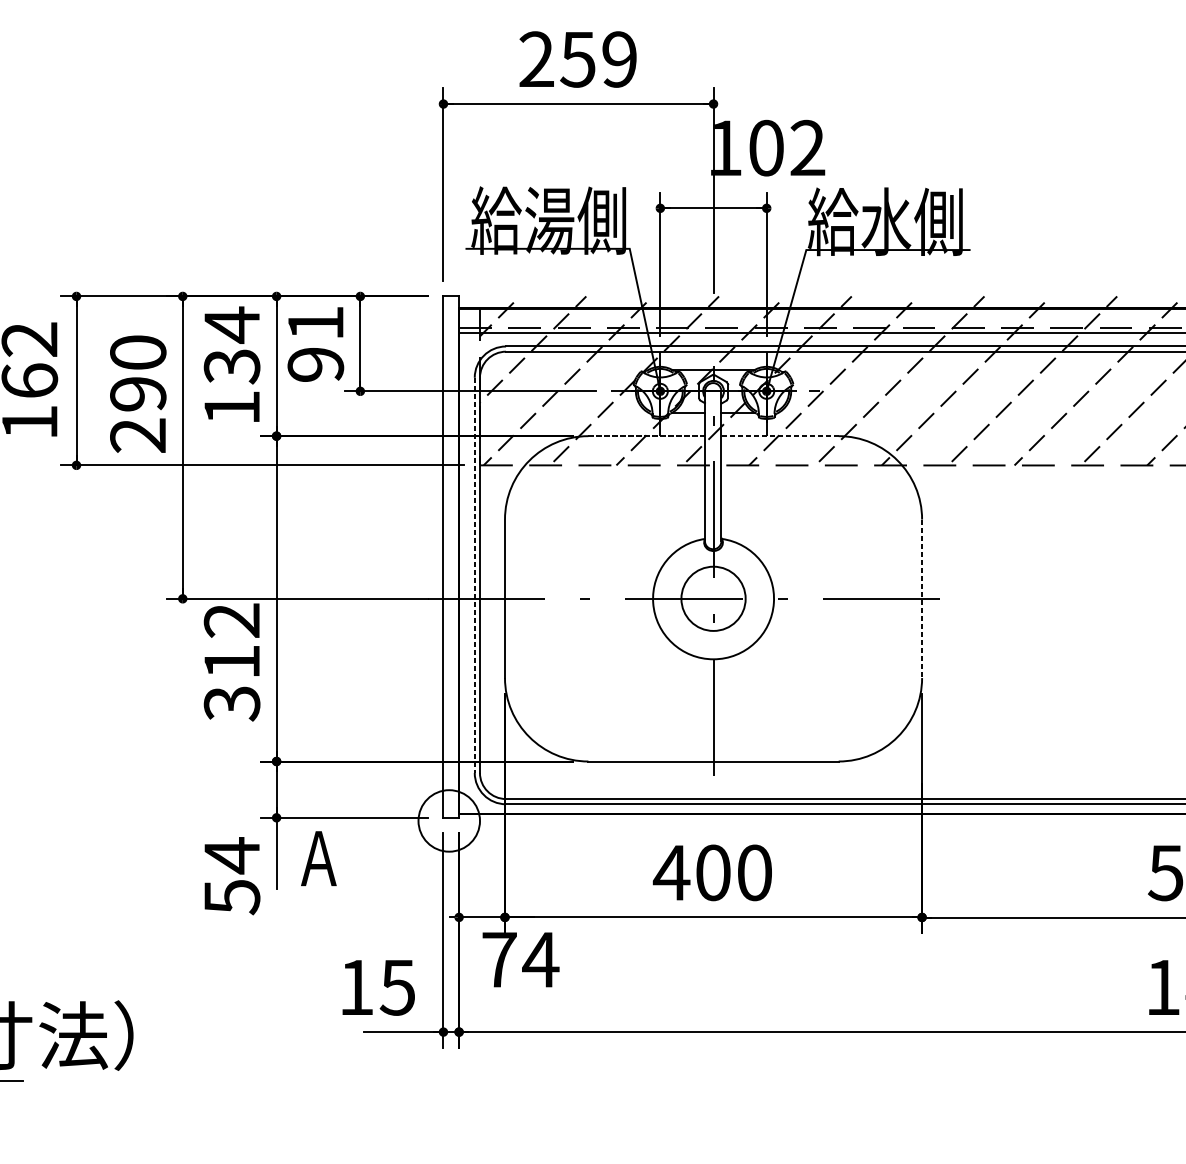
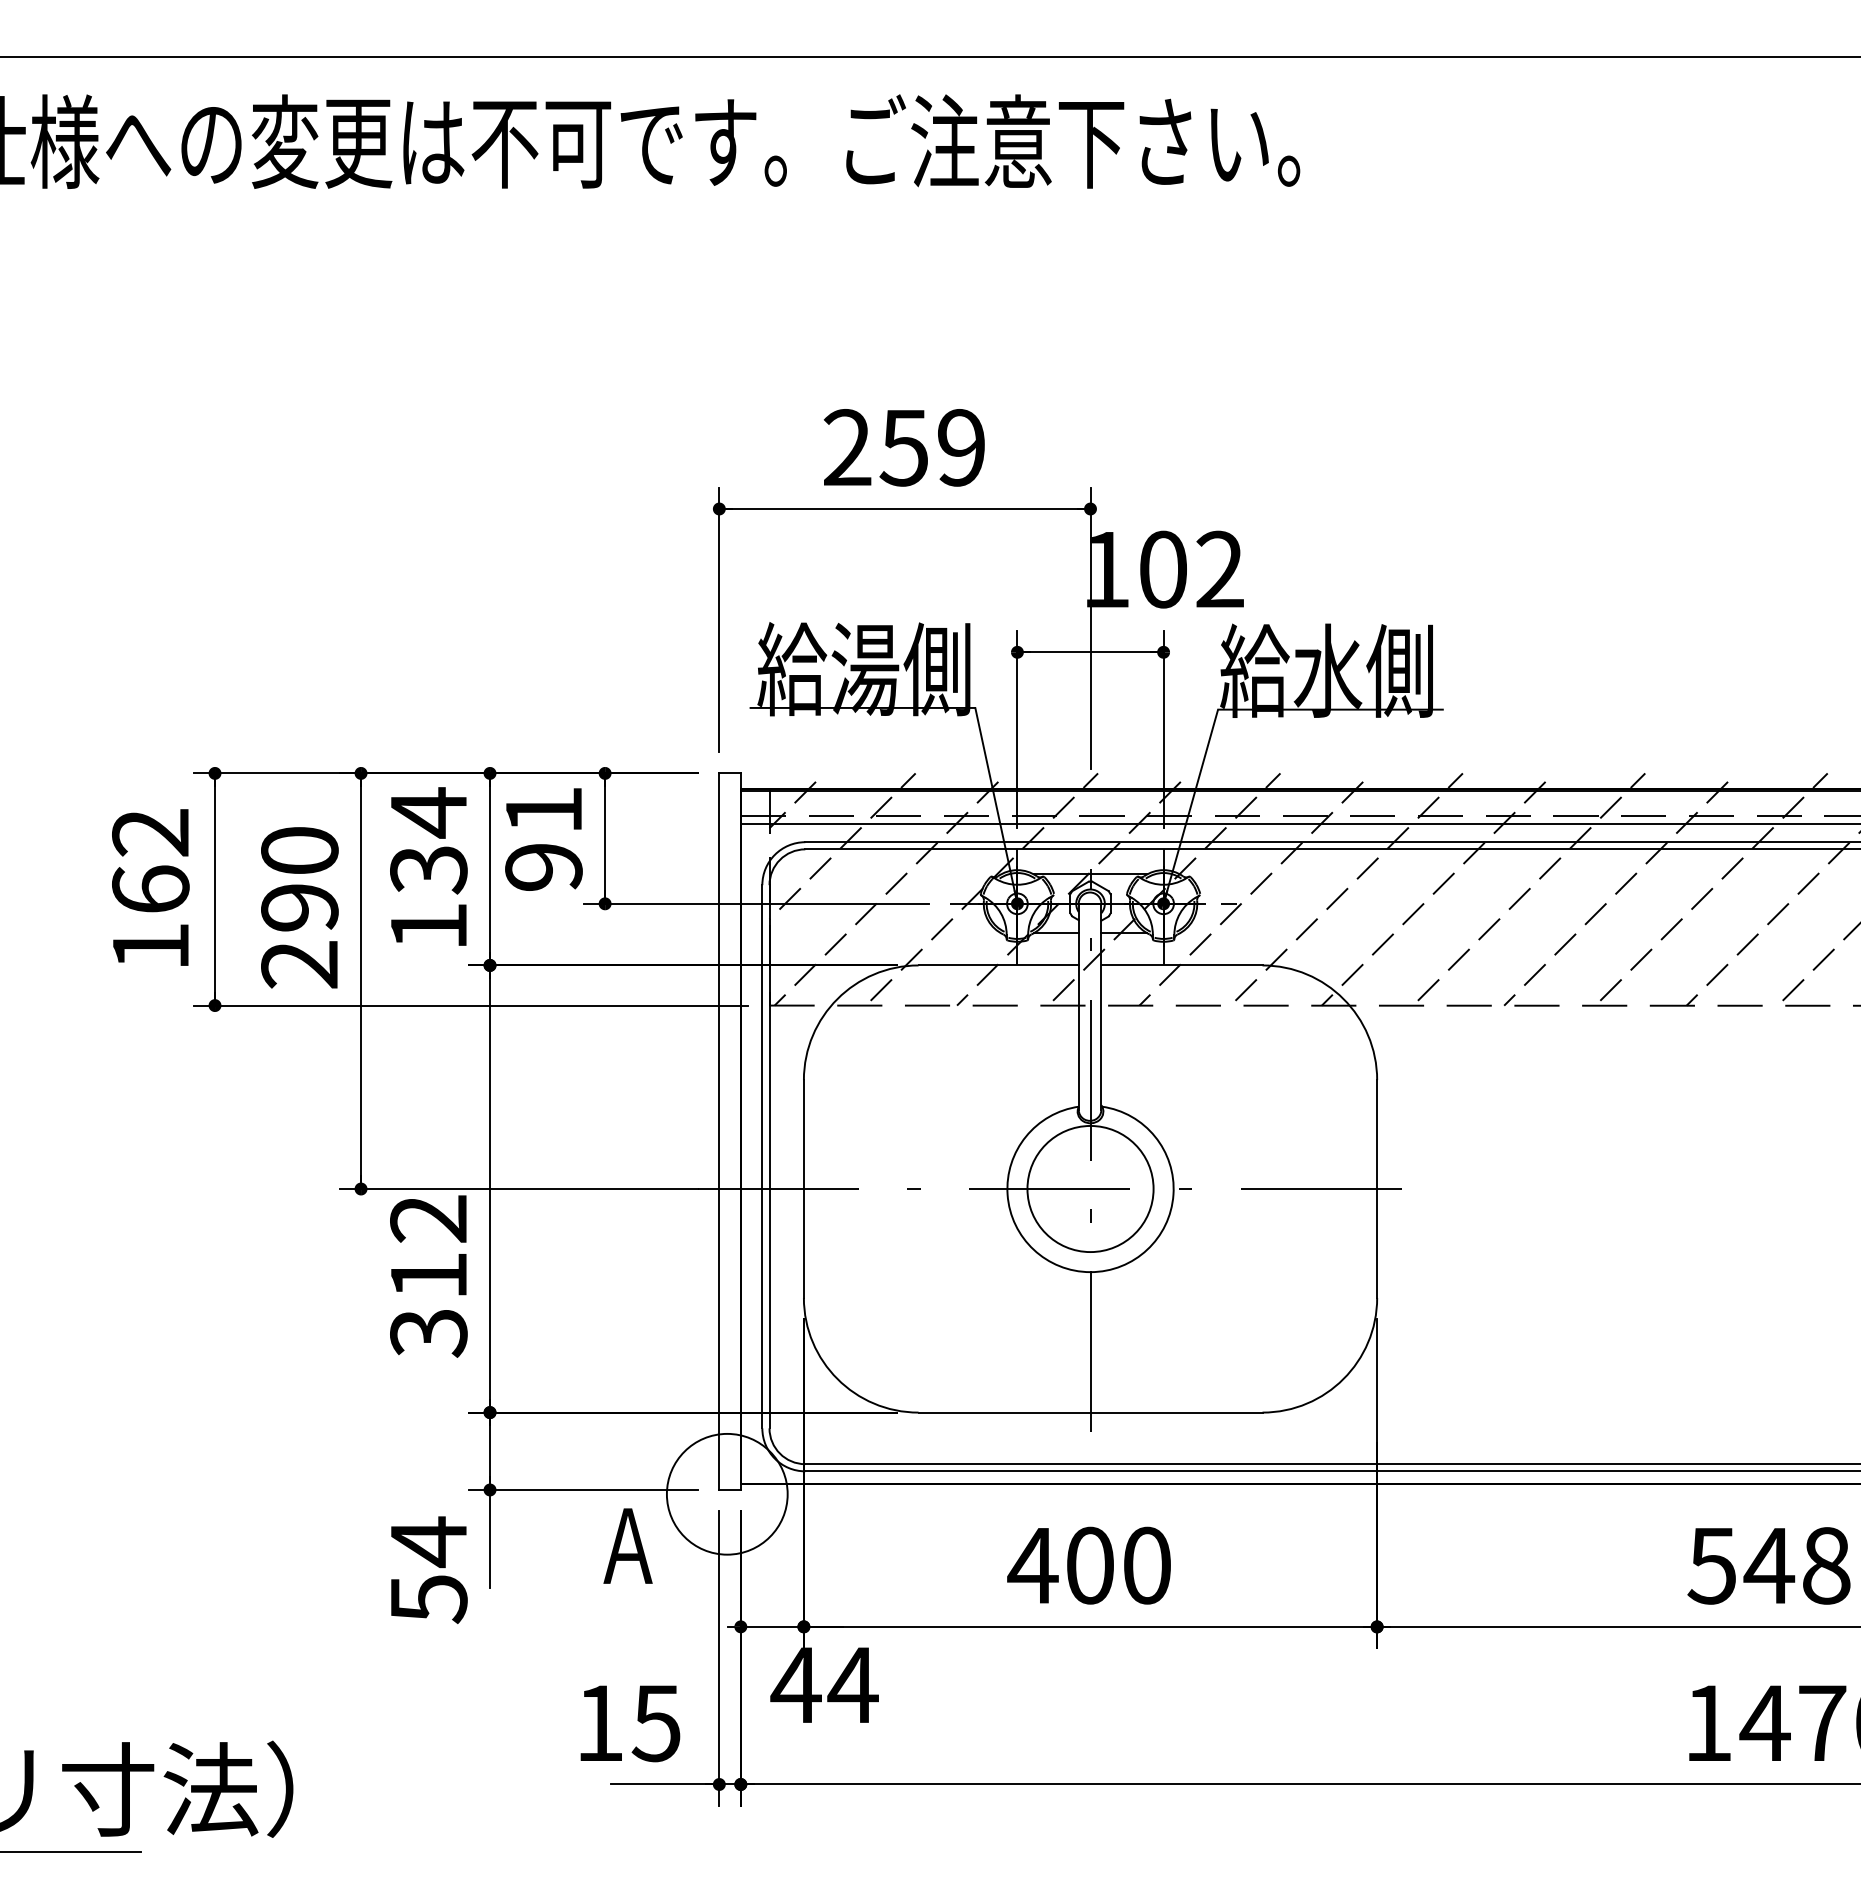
line: (647, 436) -> (999, 965), dashed -> solid
line: (780, 436) -> (1182, 965), dashed -> solid
line: (474, 575) -> (762, 1156), dashed -> solid
circle: (713, 598) -> (1090, 1188), size x1.43
line: (922, 599) -> (1377, 1189), dashed -> solid
circle: (448, 820) -> (726, 1493), size x1.43
text: (318, 858) -> (627, 1545), moved
text: (498, 959) -> (795, 1684), 74 -> 44

